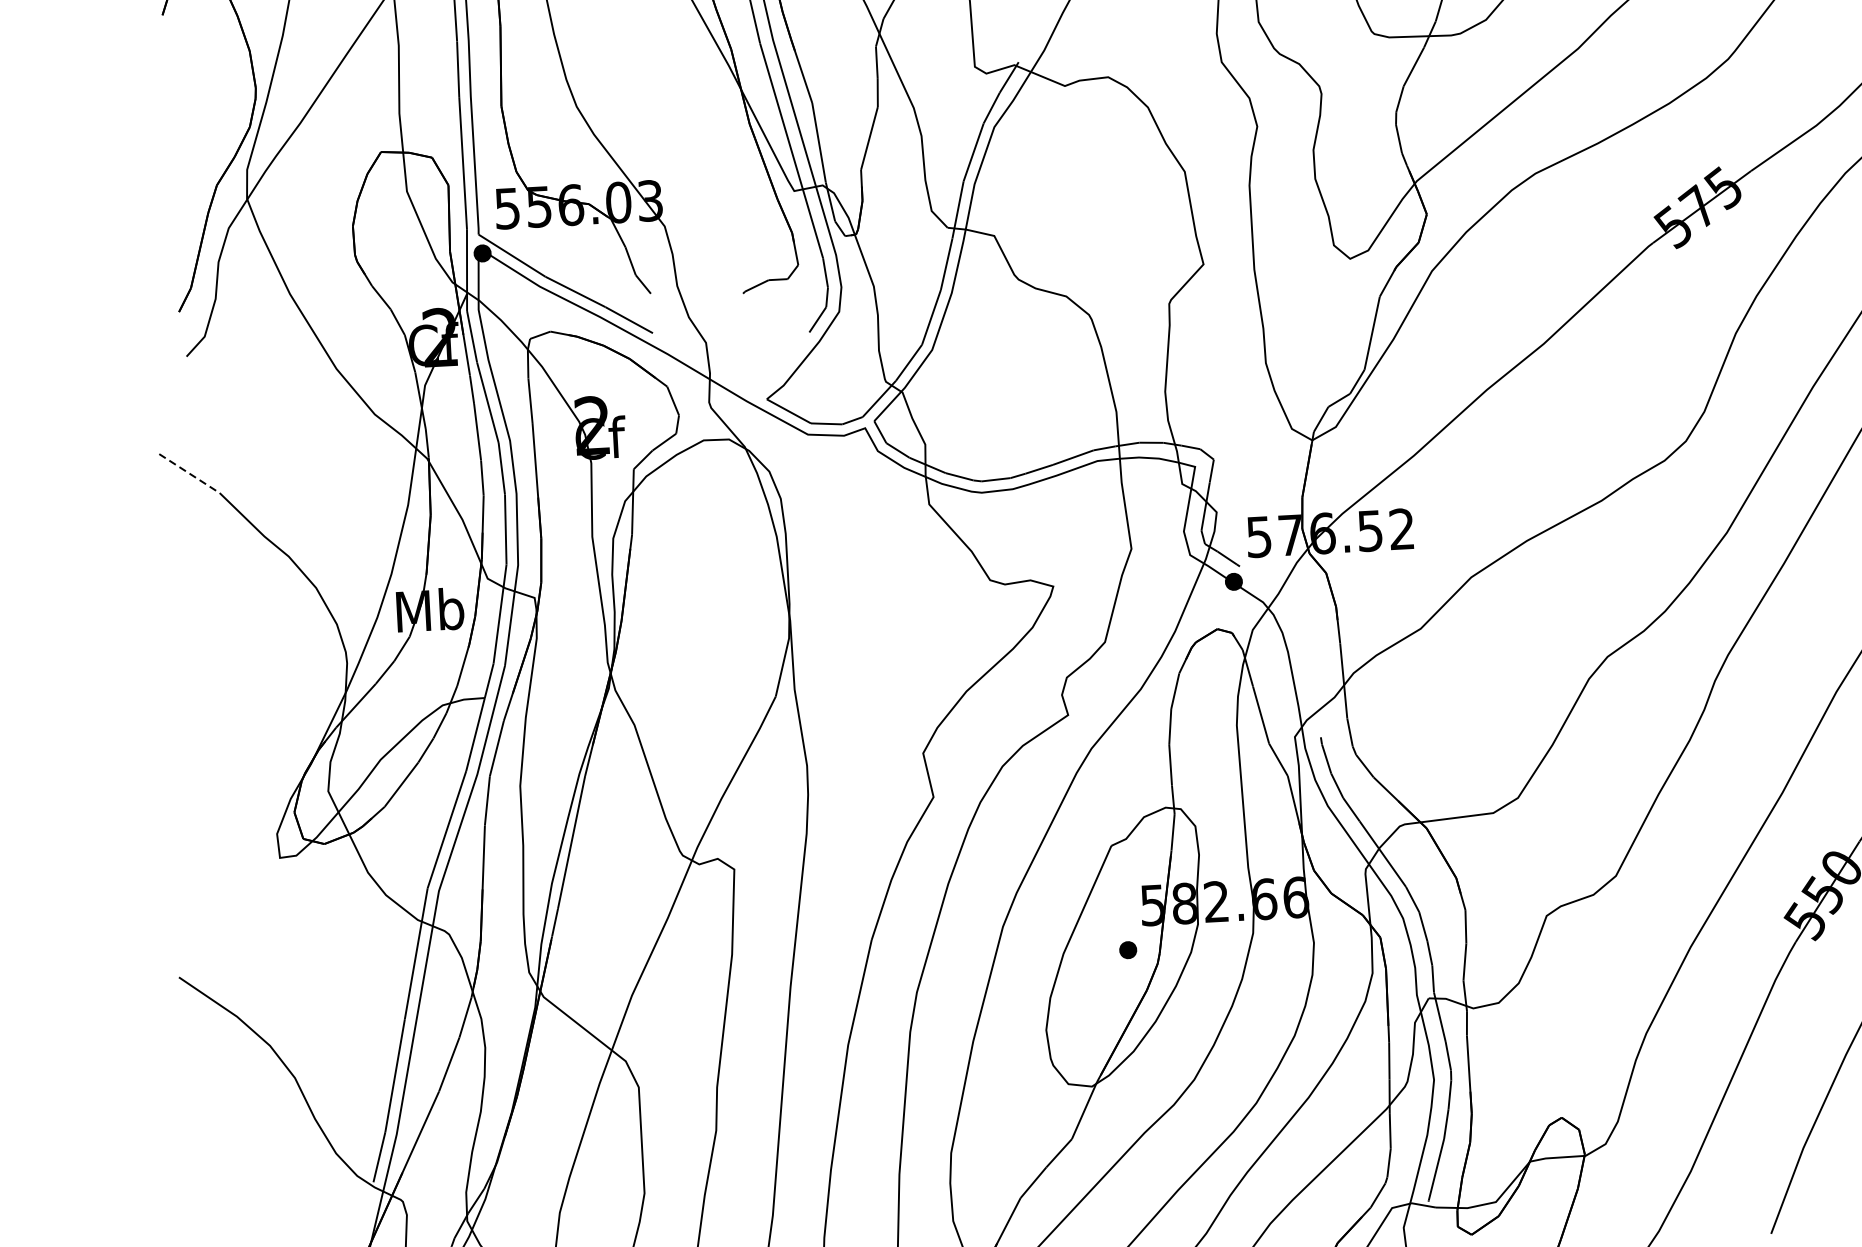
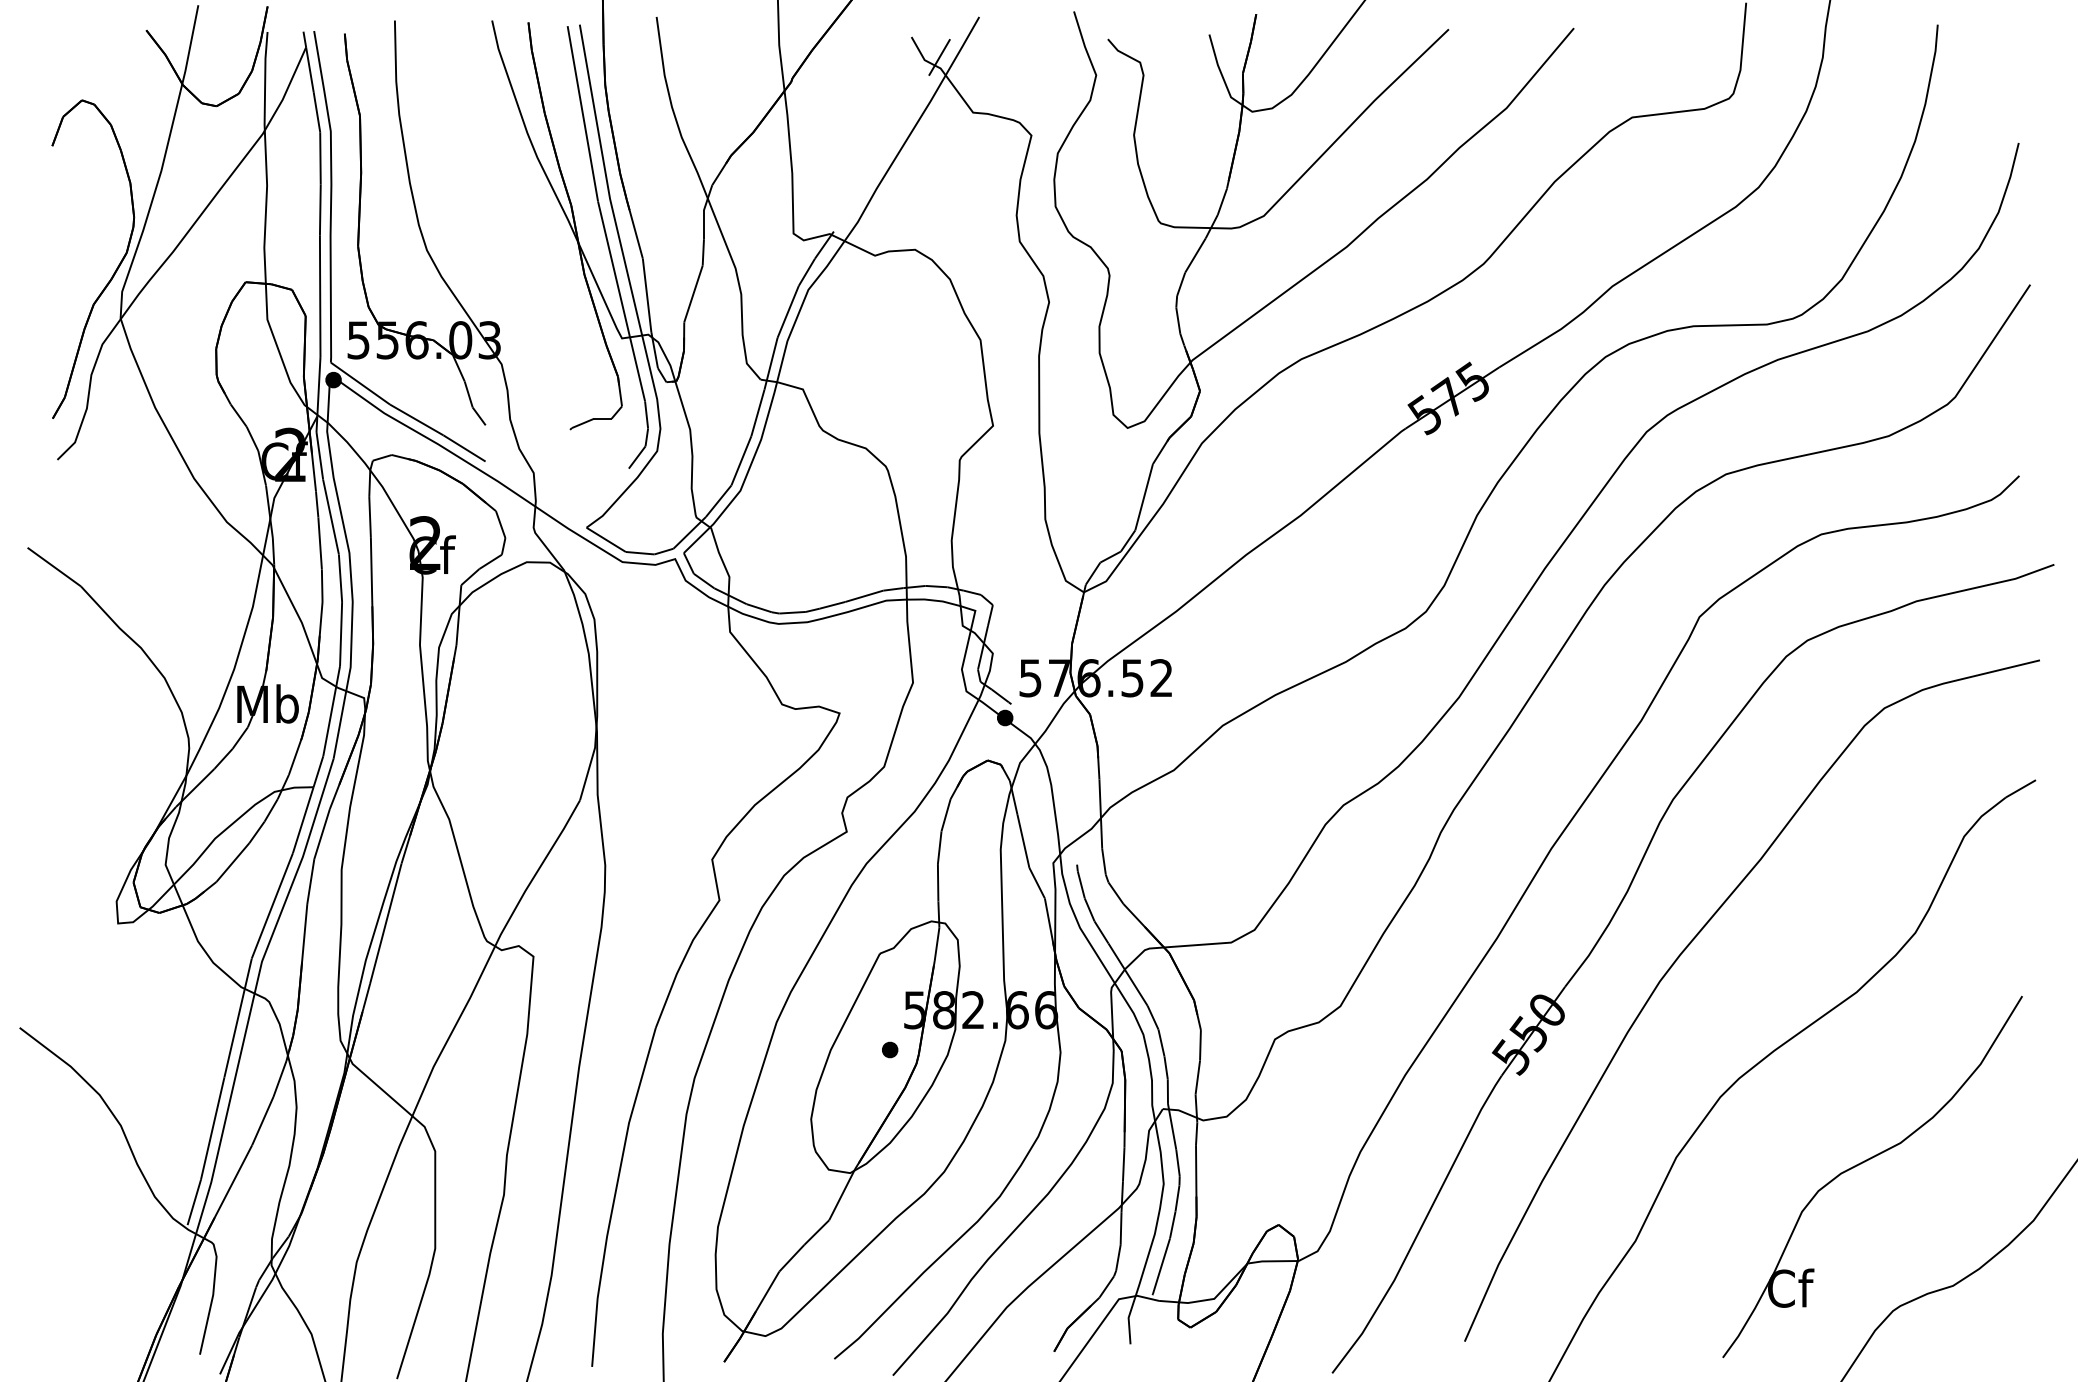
line: (189, 474) -> (54, 567), dashed -> solid

